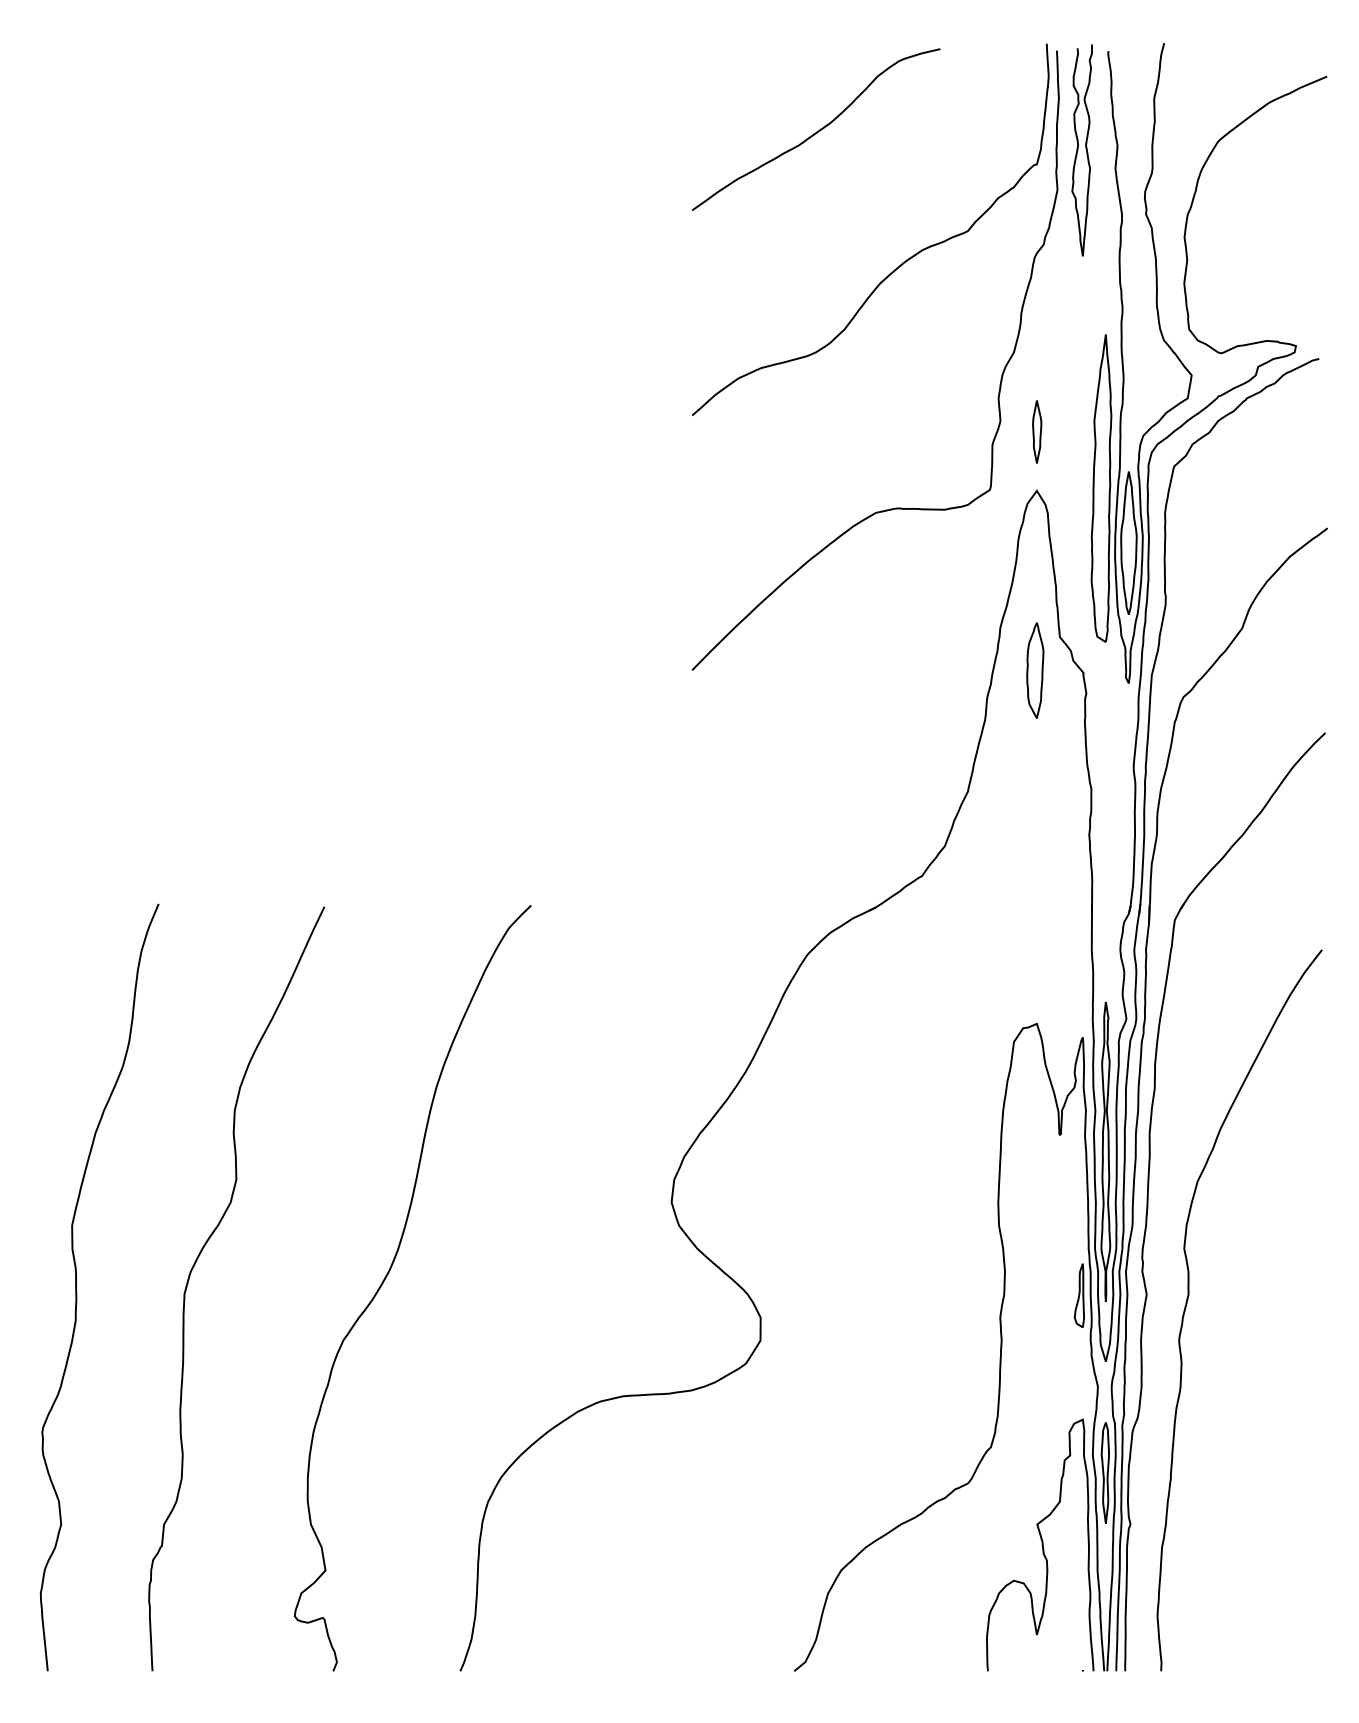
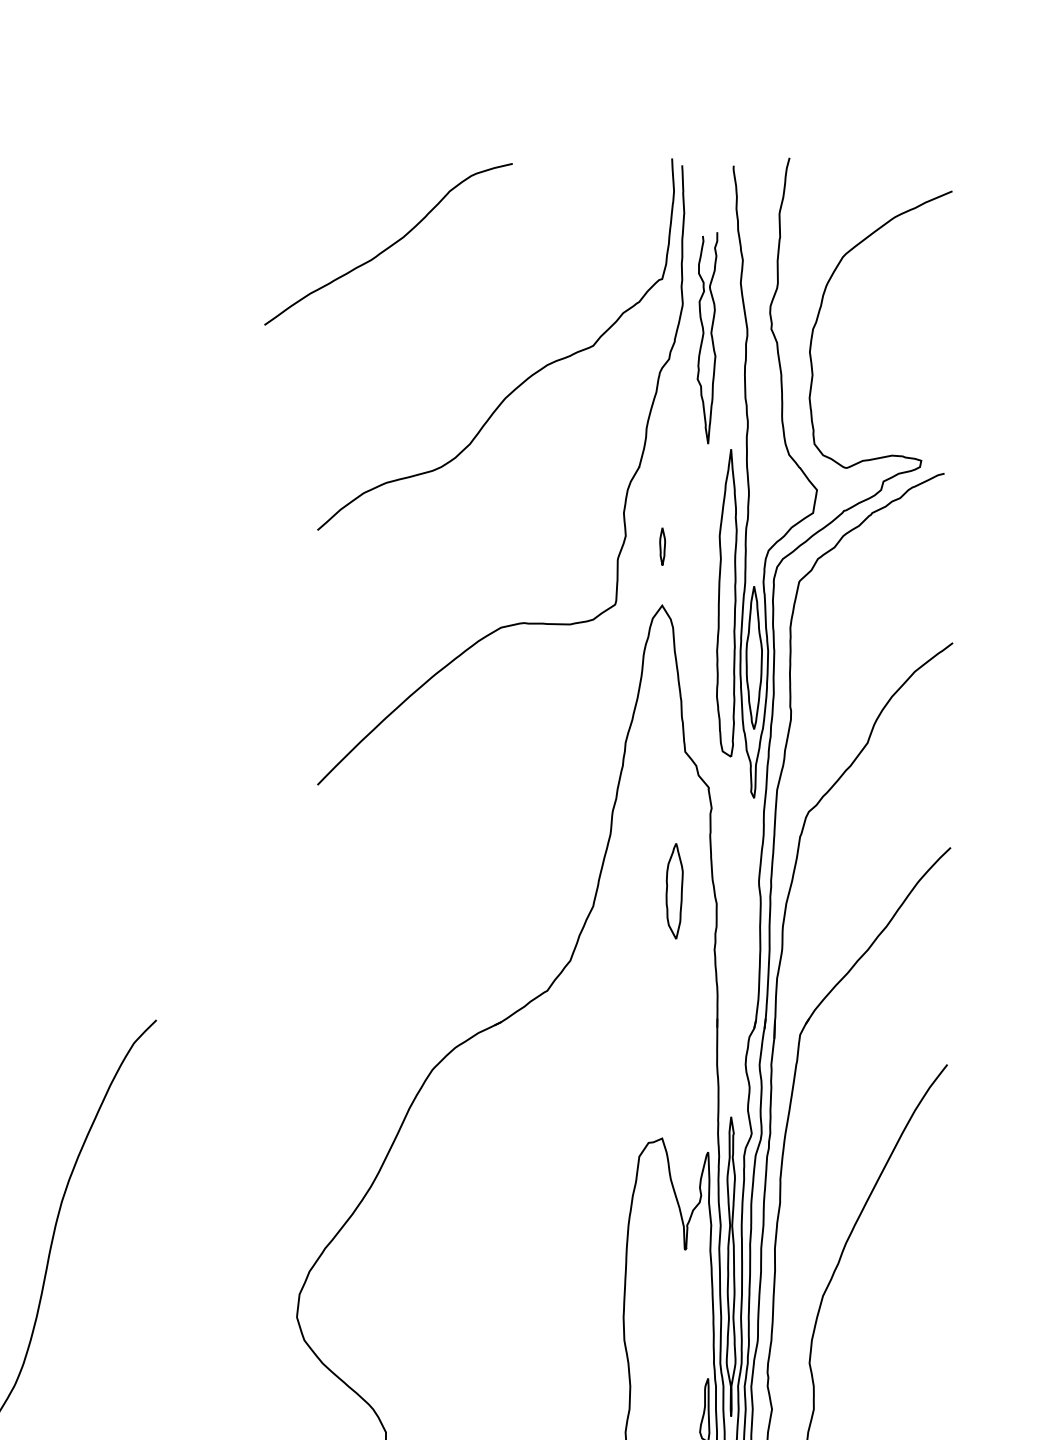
curve: (816, 131) -> (388, 246), moved
curve: (1078, 150) -> (703, 338), moved
part: (1037, 431) -> (662, 546), size x0.6
part: (1035, 670) -> (674, 891), moved

